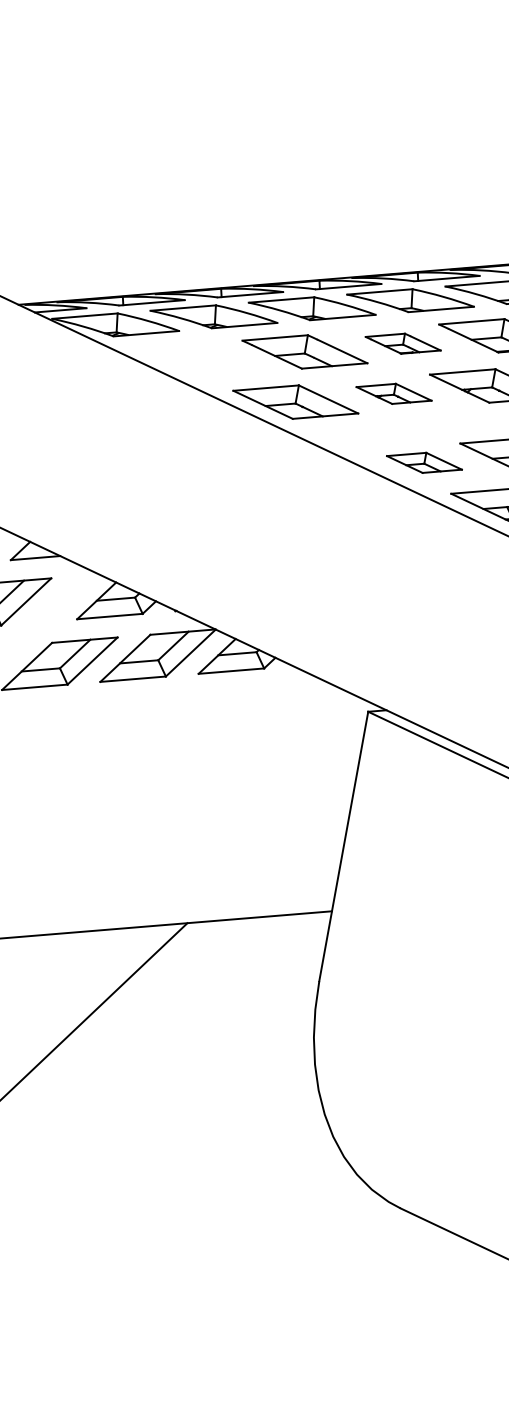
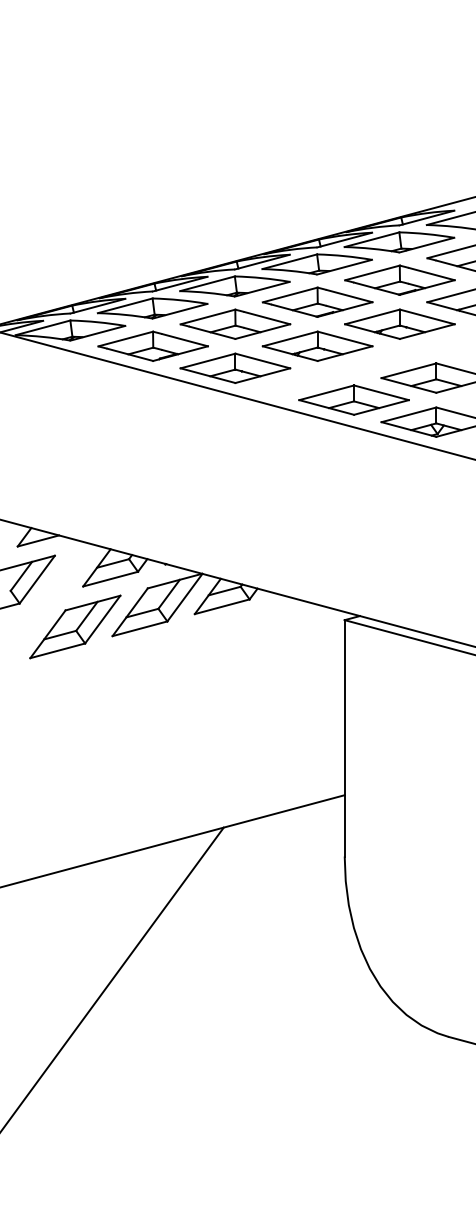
part: (403, 342) -> (317, 301), size x1.67
part: (206, 358) -> (152, 345), added
part: (394, 393) -> (317, 345), size x1.67
part: (423, 462) -> (353, 399), size x1.67

